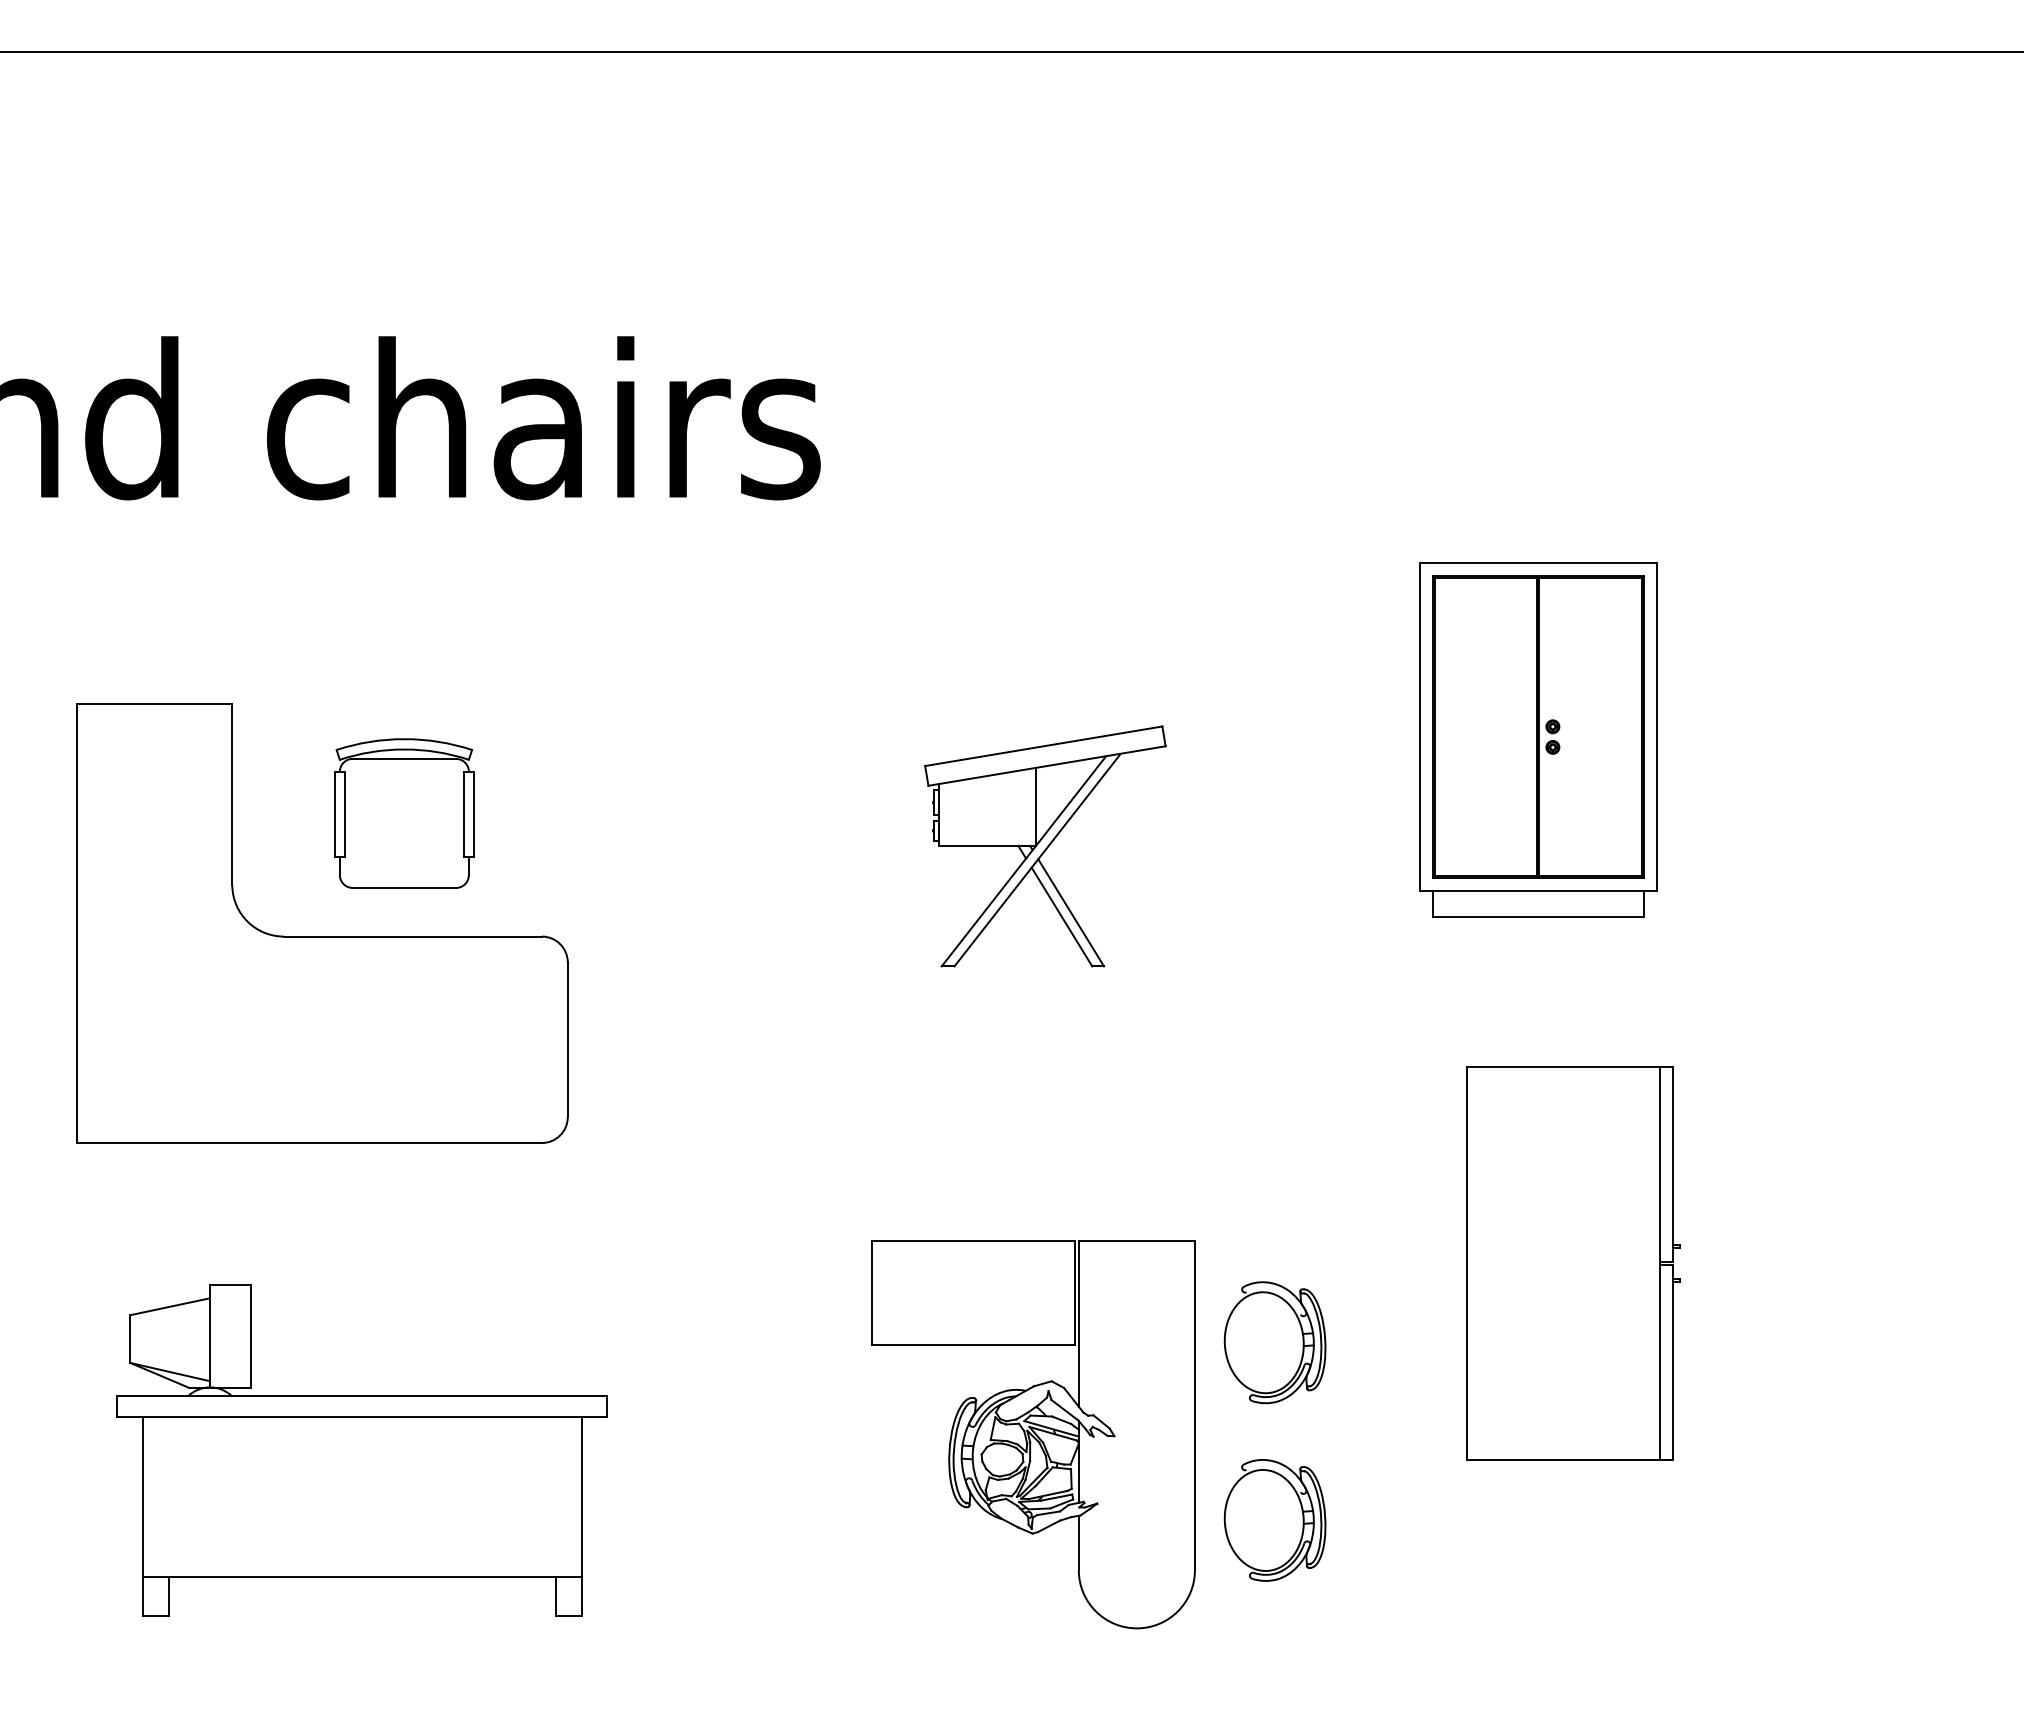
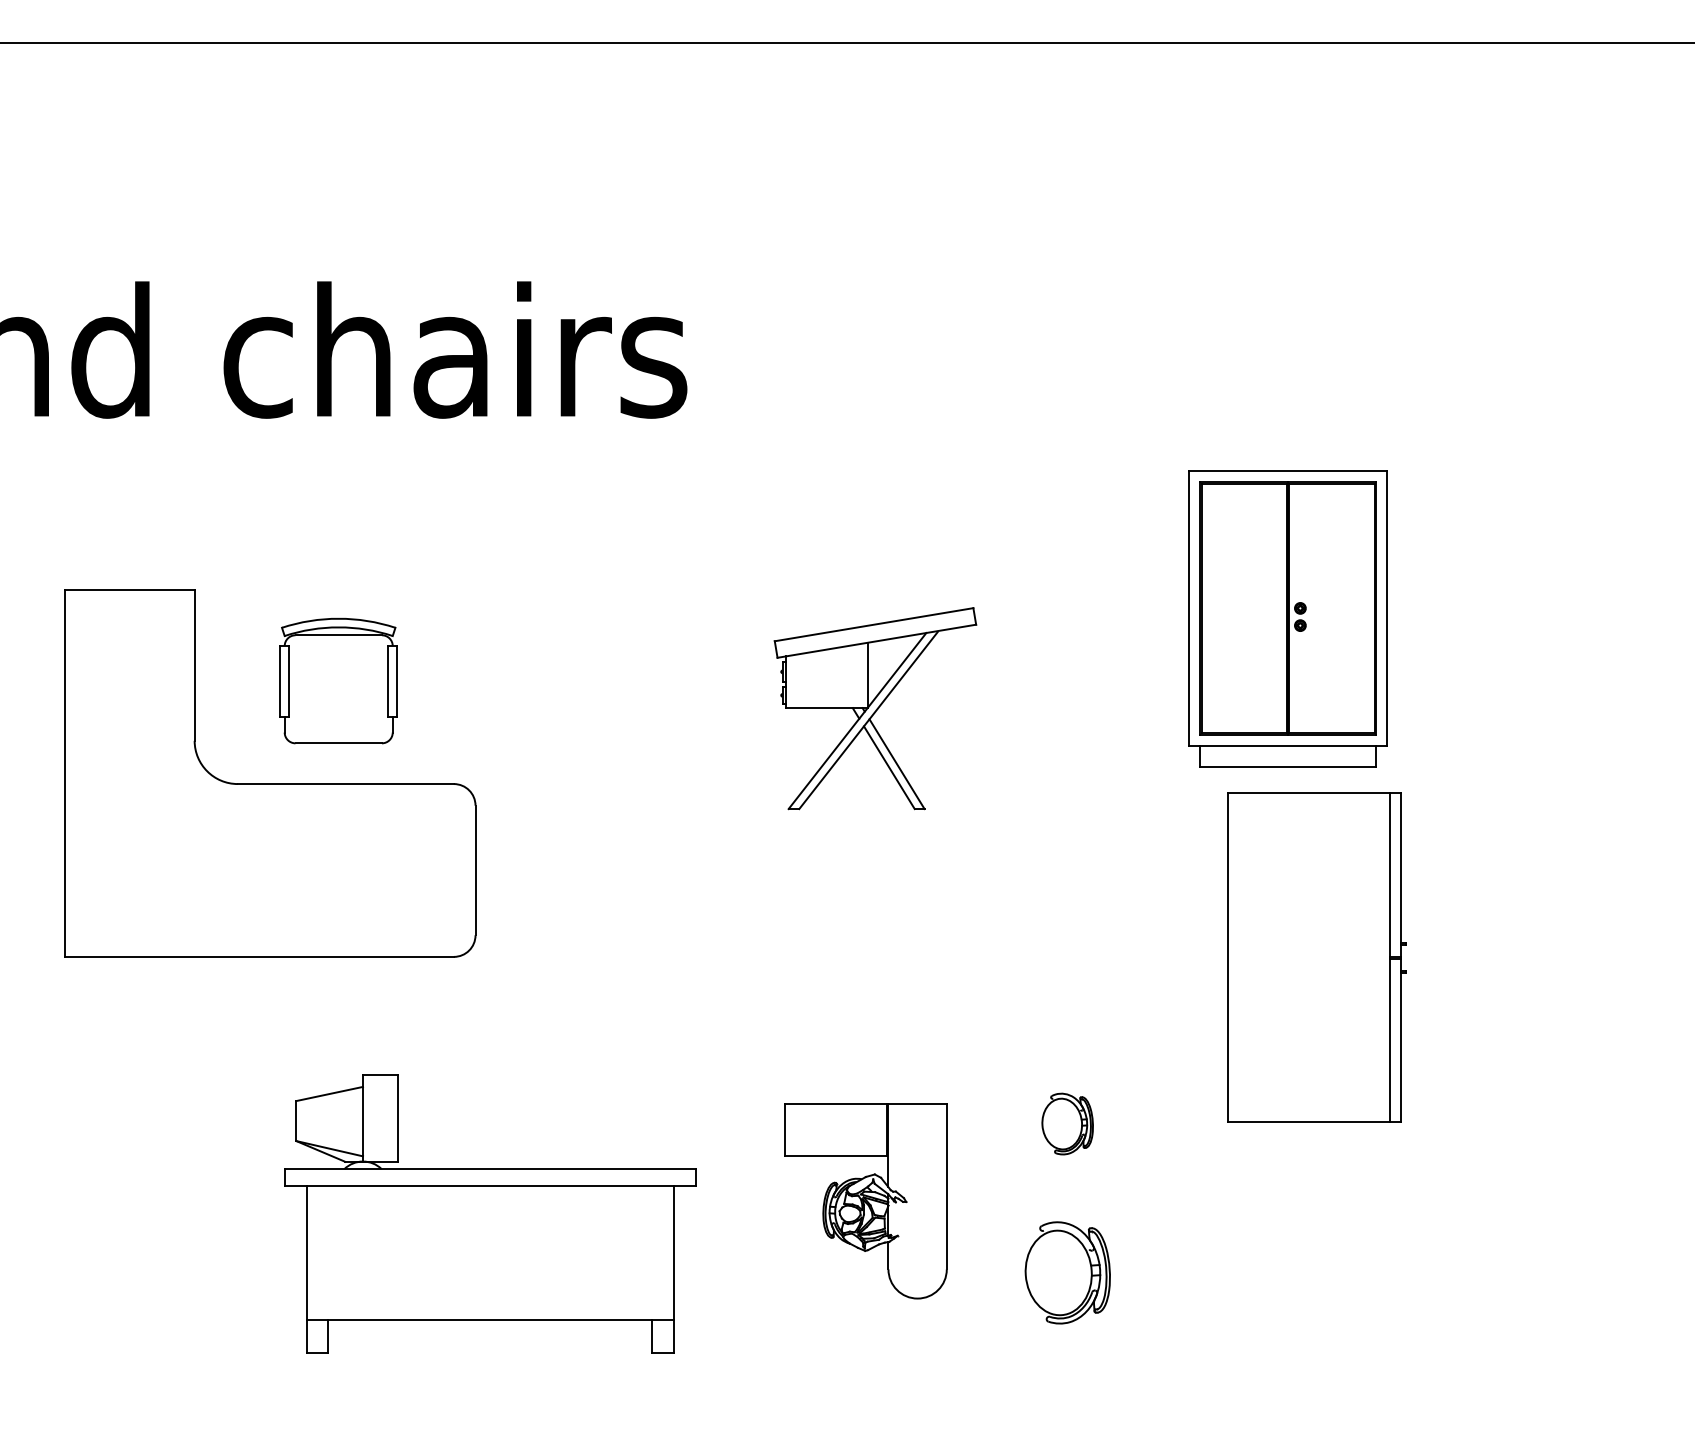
part: (1572, 1263) -> (1316, 957), moved
part: (1274, 1341) -> (1067, 1123), size x0.6
part: (1033, 1435) -> (865, 1201), size x0.6
part: (362, 1449) -> (490, 1213), moved

